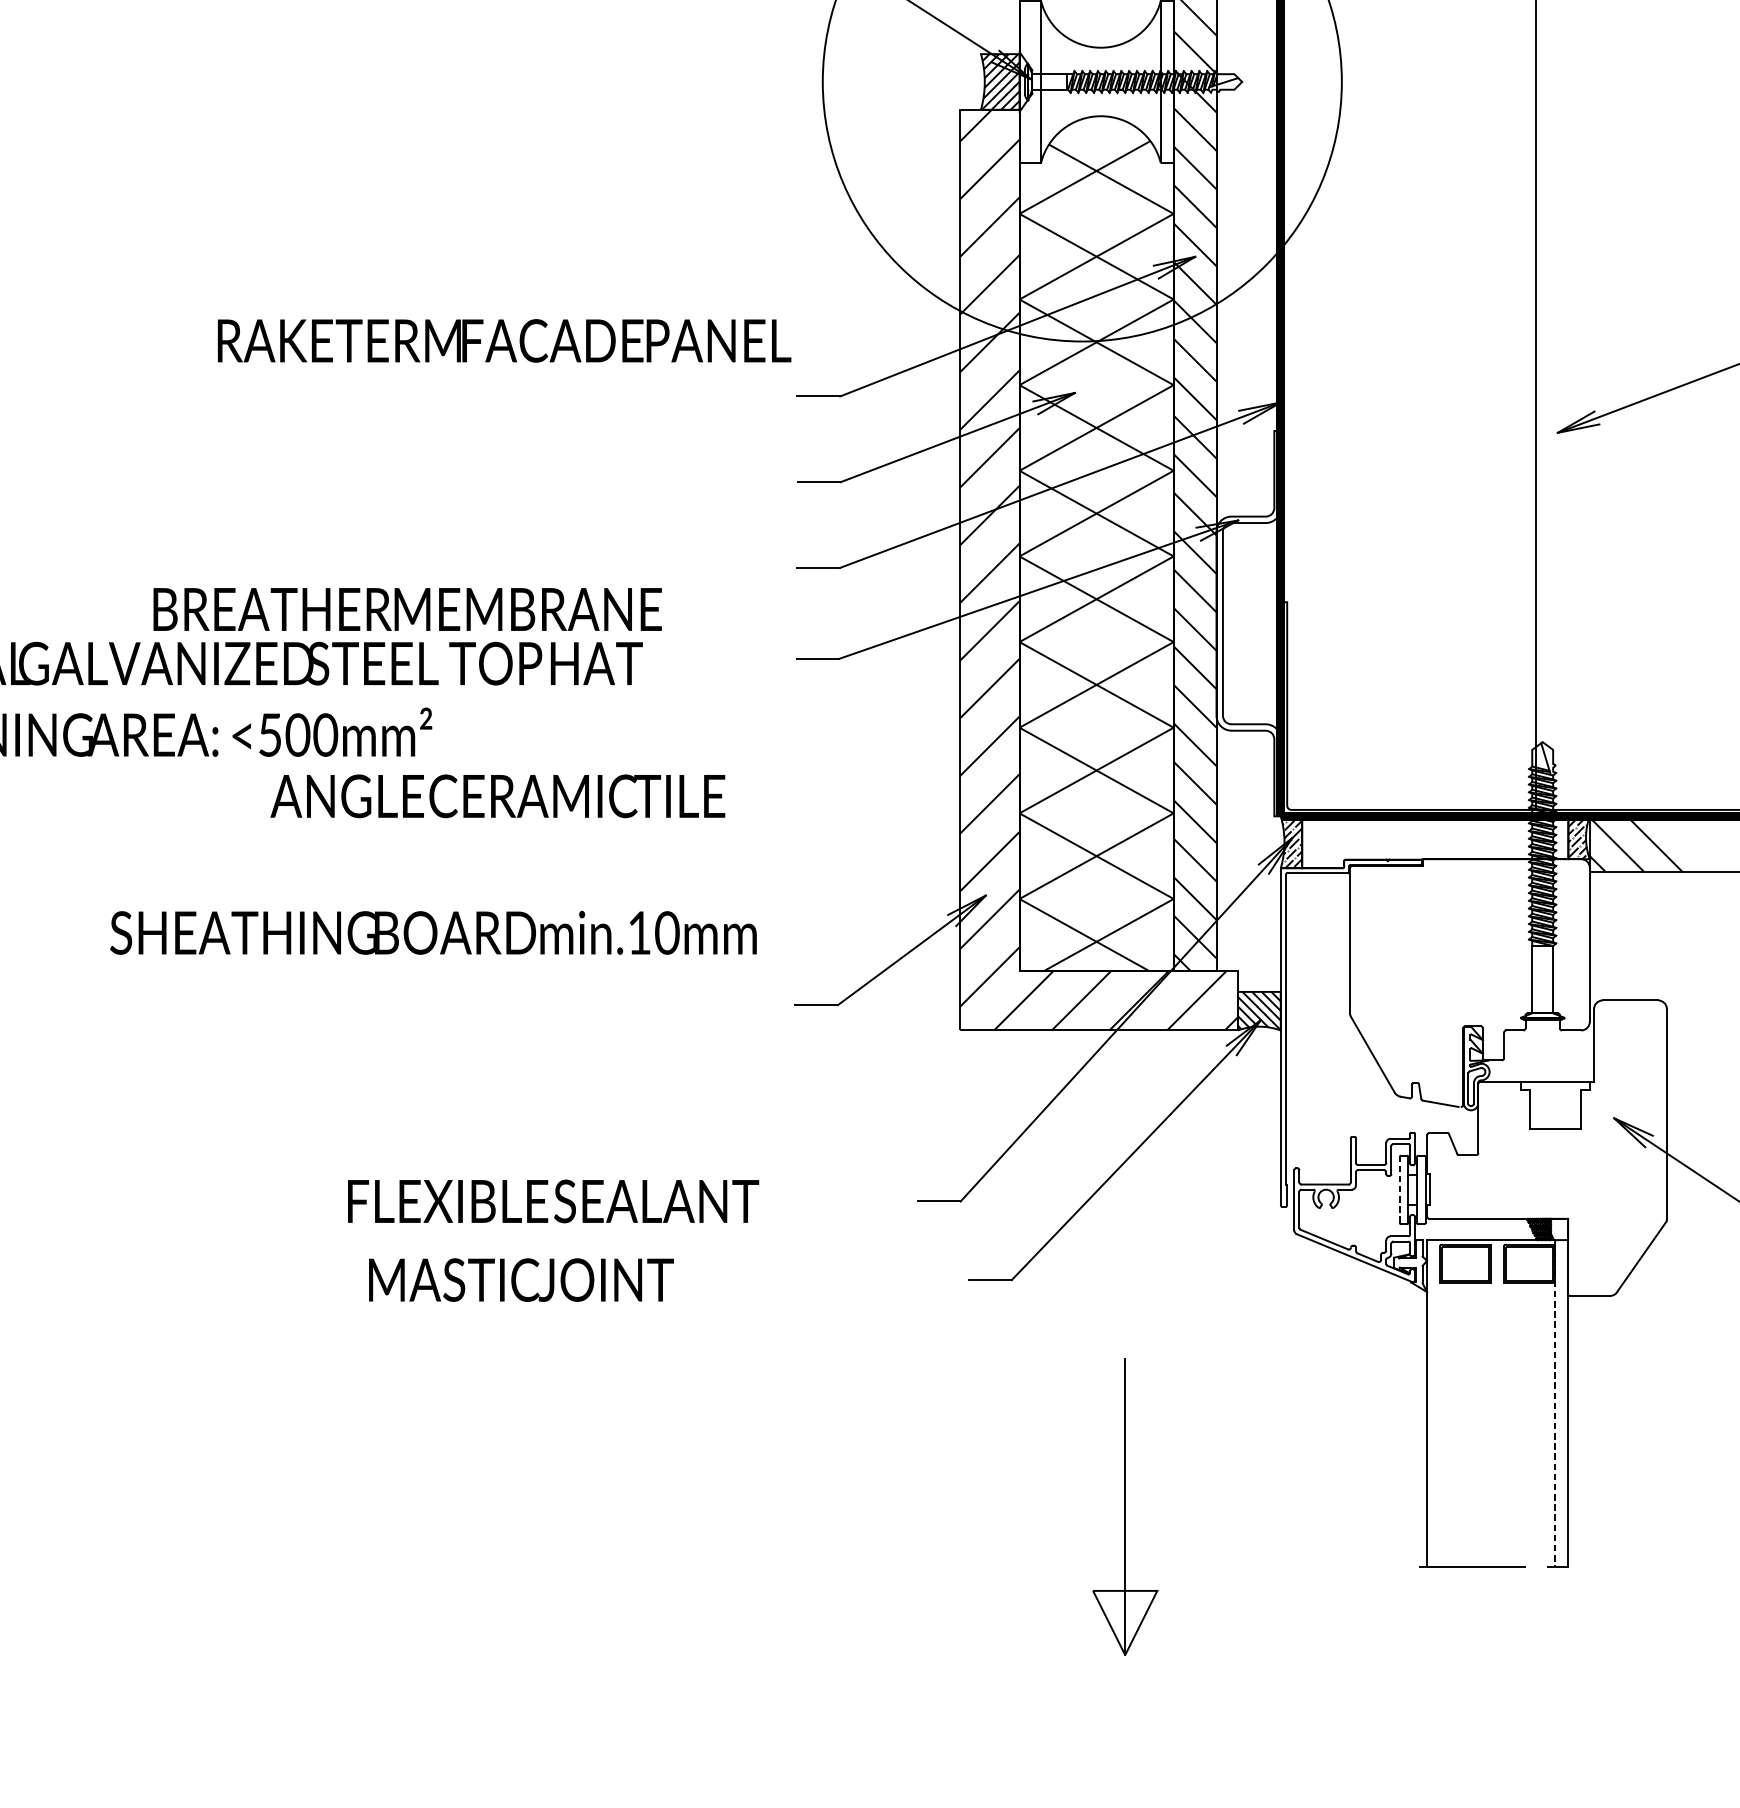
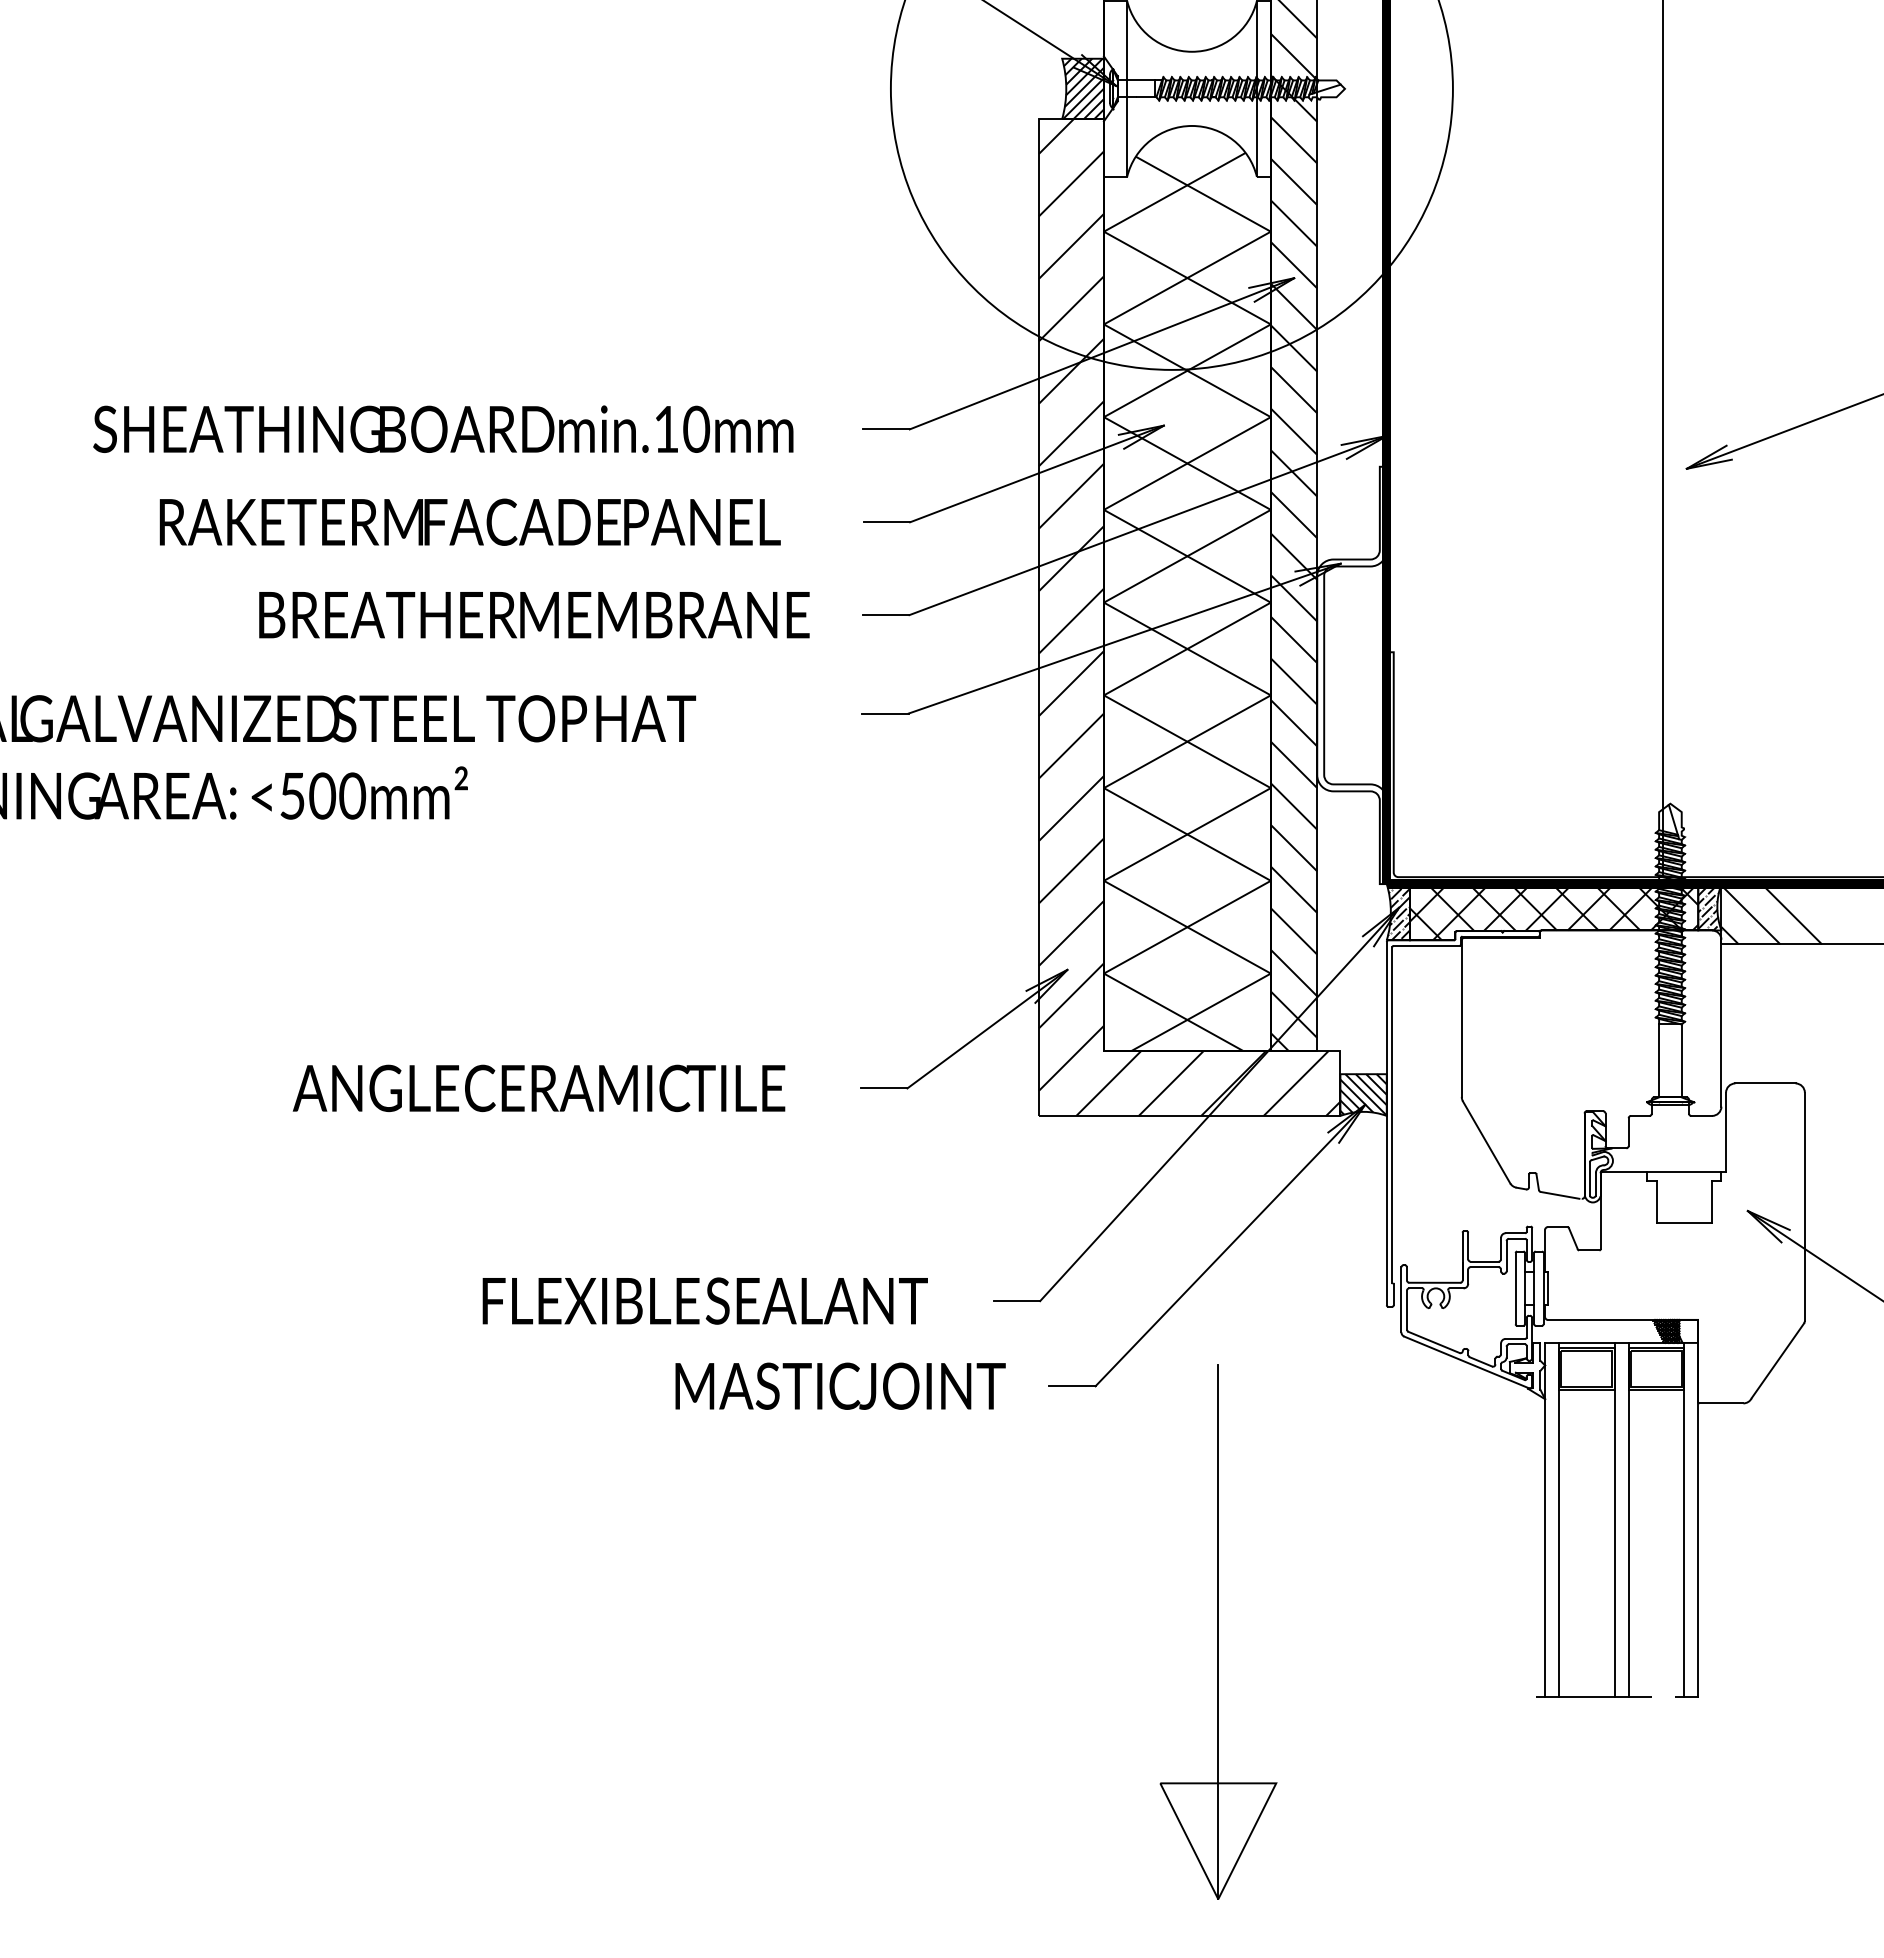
text: (503, 340) -> (469, 521), moved
text: (407, 609) -> (534, 615), moved
text: (497, 796) -> (538, 1088), moved
hatch: (1434, 842) -> (1553, 912), added
text: (433, 932) -> (443, 428), moved
line: (1399, 1189) -> (1515, 1288), dashed -> solid
text: (552, 1200) -> (704, 1300), moved
text: (521, 1279) -> (840, 1385), moved
line: (1440, 1404) -> (1559, 1520), added
line: (1491, 1404) -> (1614, 1520), added
line: (1503, 1404) -> (1628, 1520), added
line: (1555, 1404) -> (1684, 1520), dashed -> solid
part: (1125, 1506) -> (1218, 1631), size x1.67

